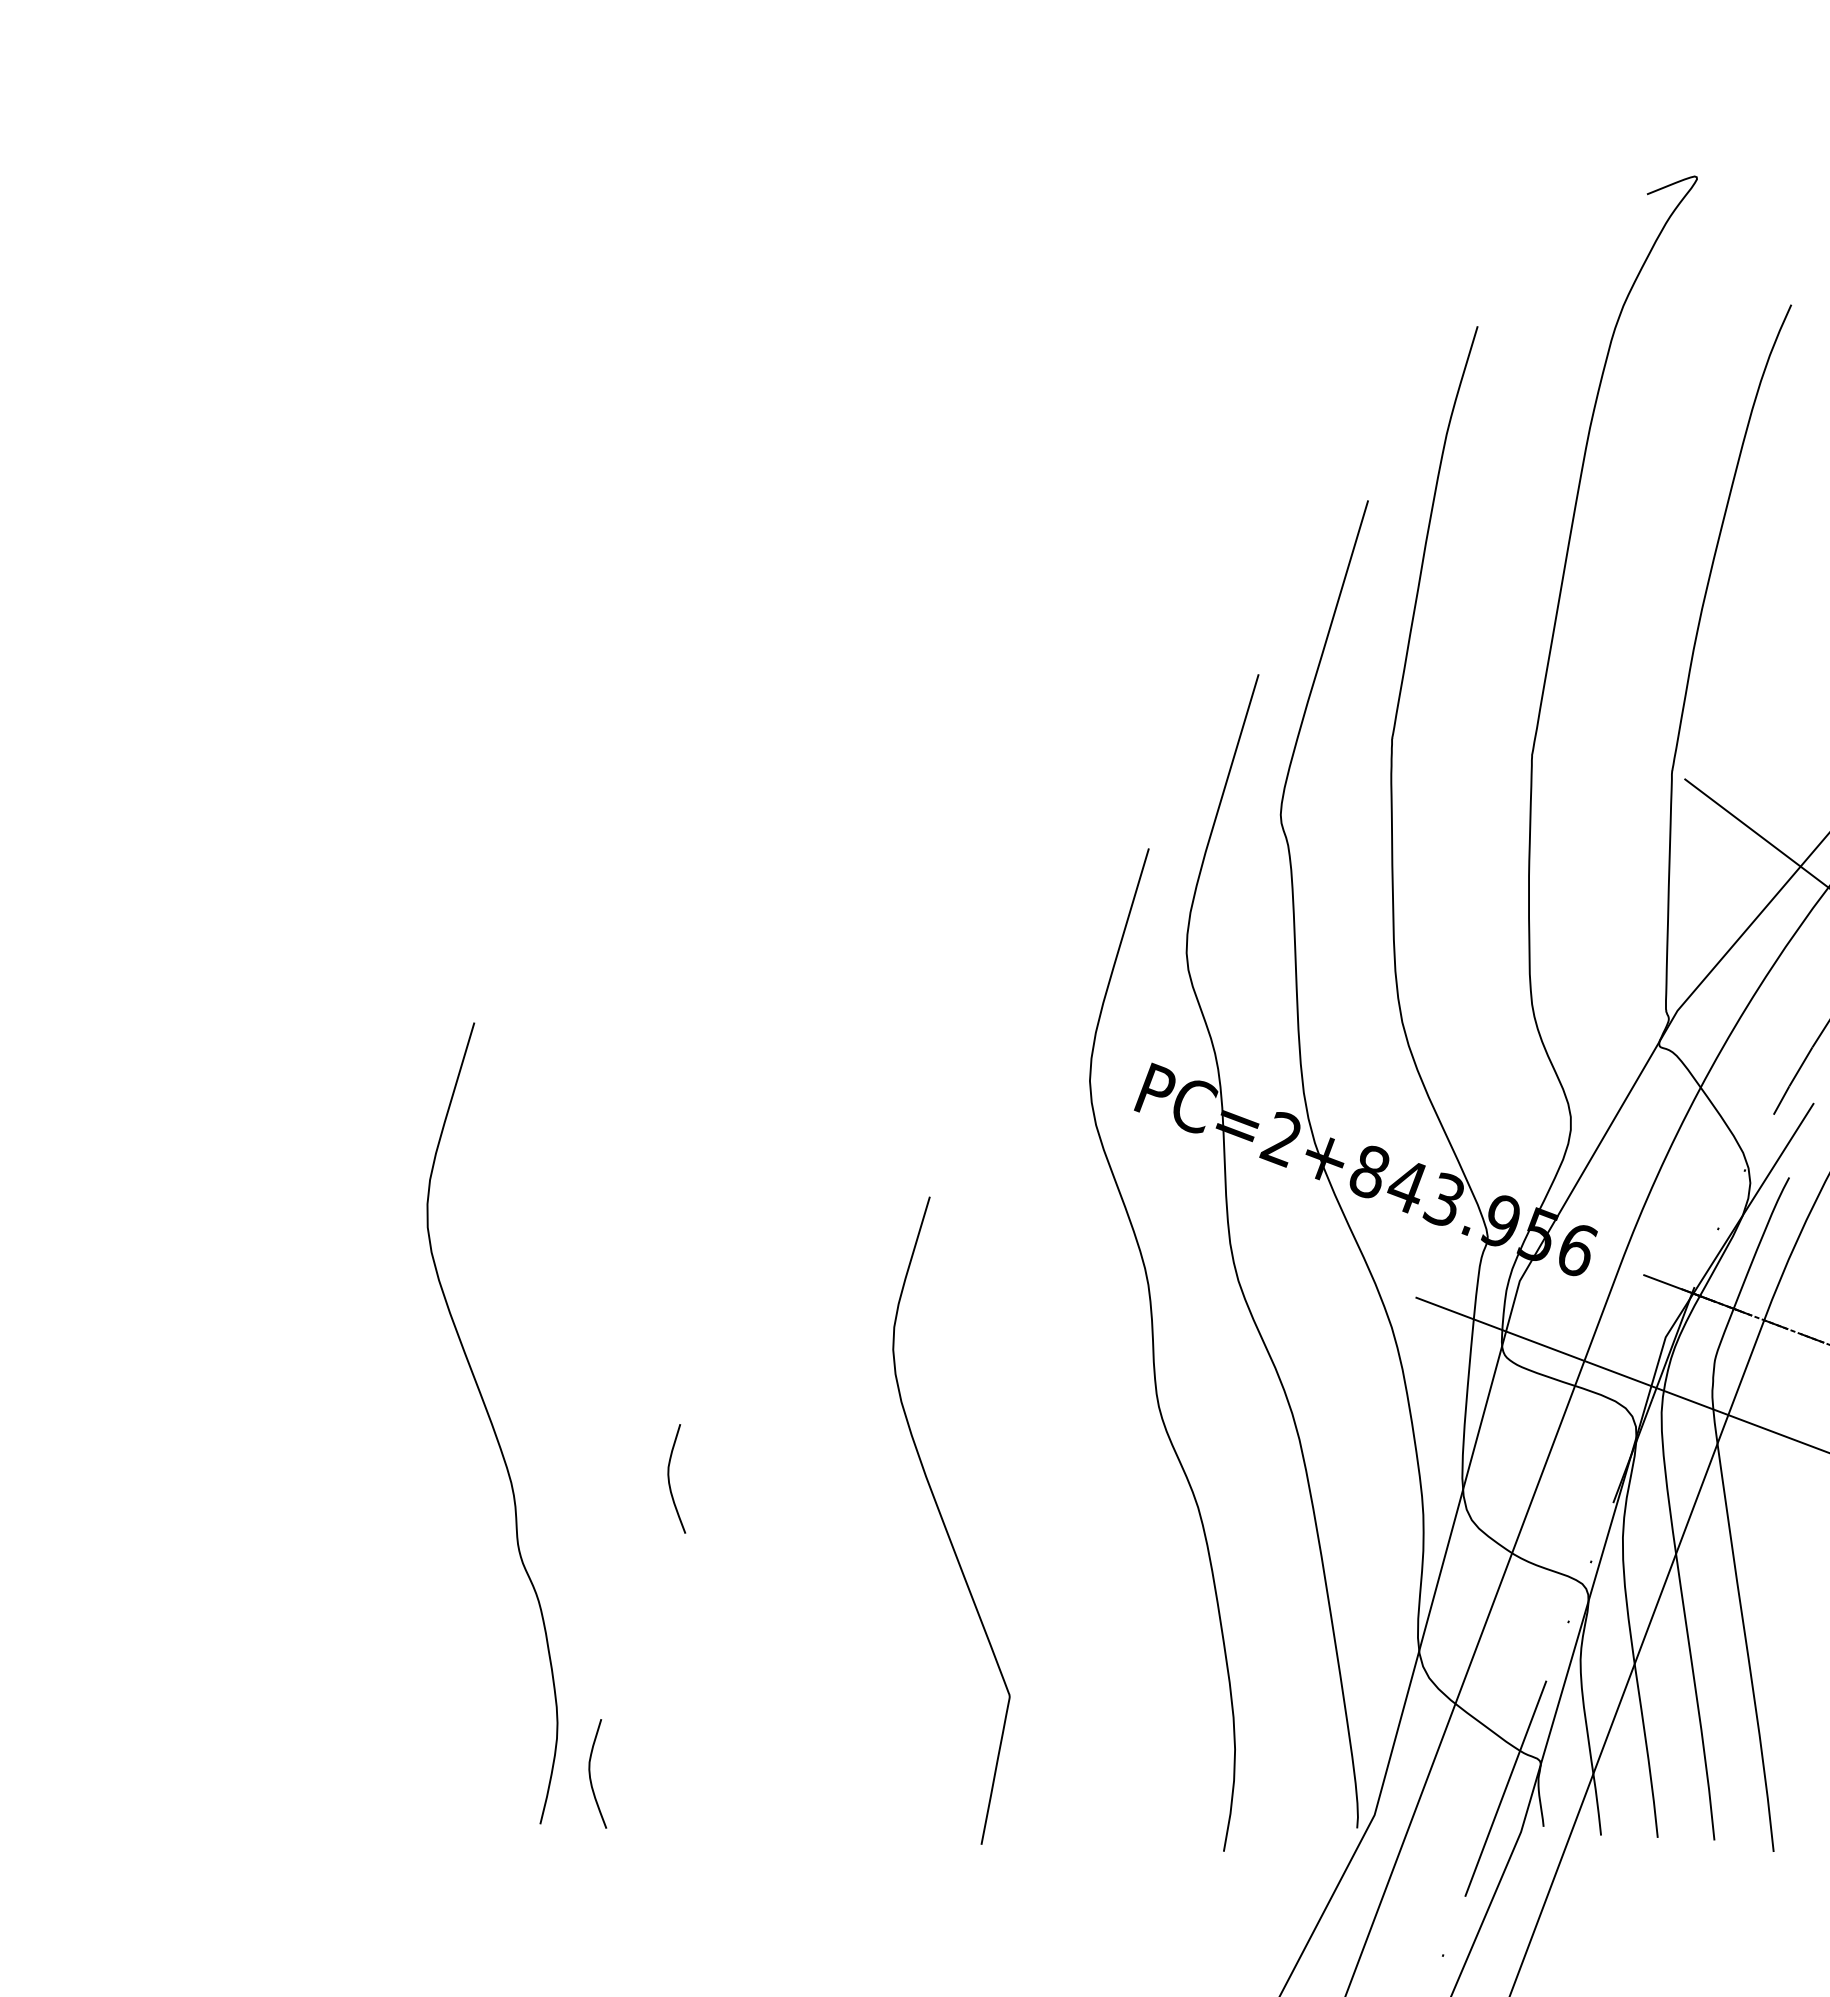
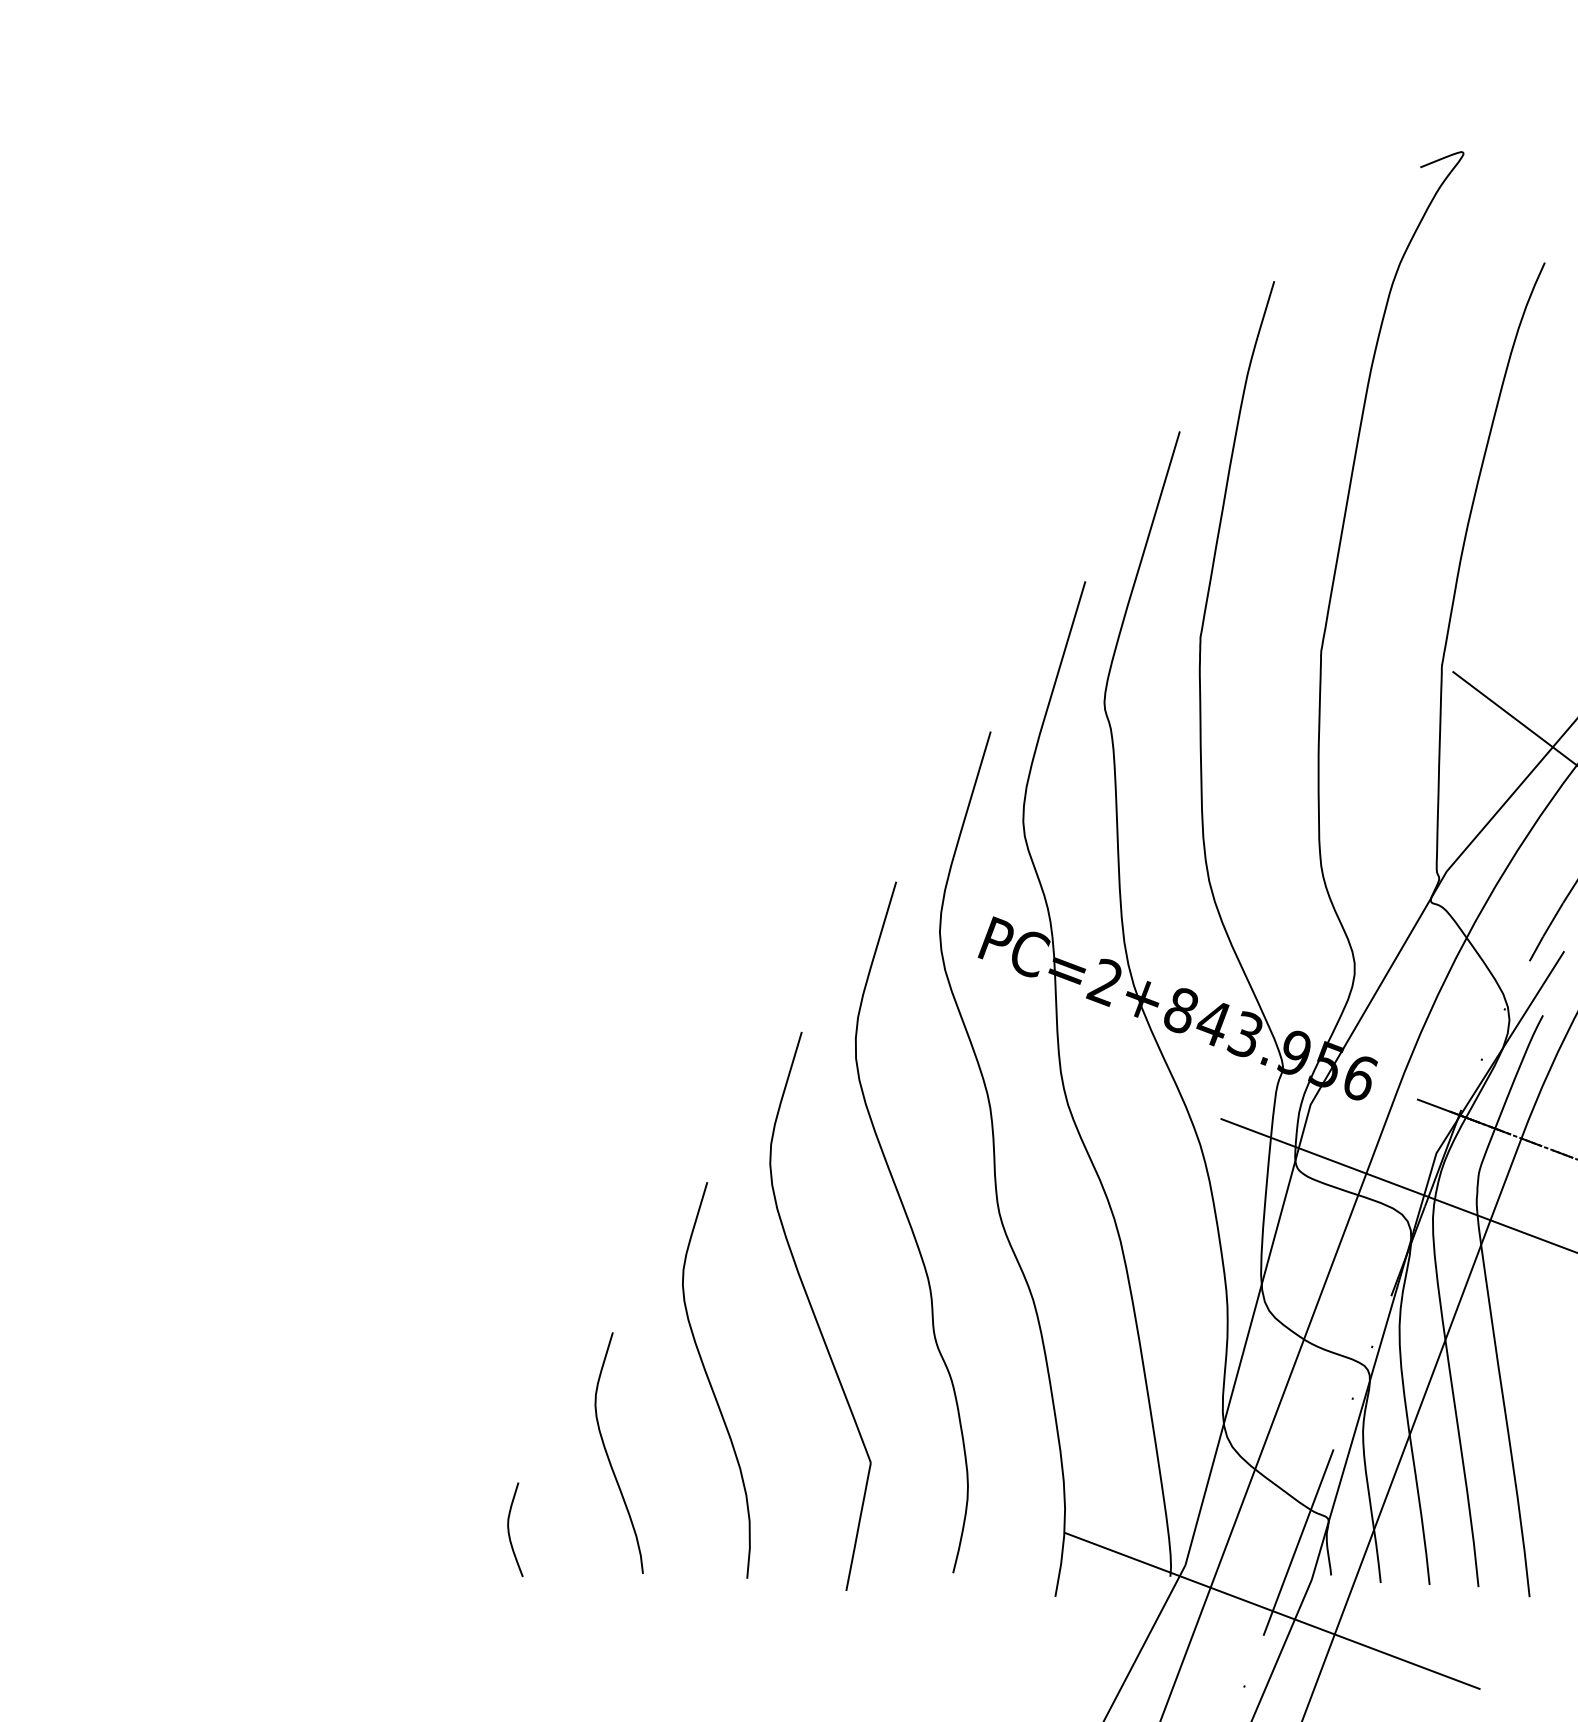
curve: (492, 1423) -> (911, 1227), moved
curve: (669, 1478) -> (577, 1275), removed
curve: (824, 1603) -> (710, 1382), added
curve: (706, 1689) -> (609, 1456), added
line: (1475, 1867) -> (1272, 1610), added

